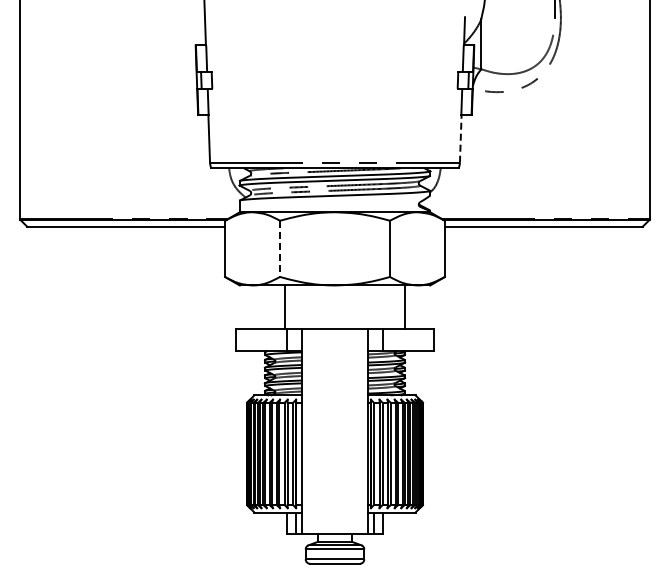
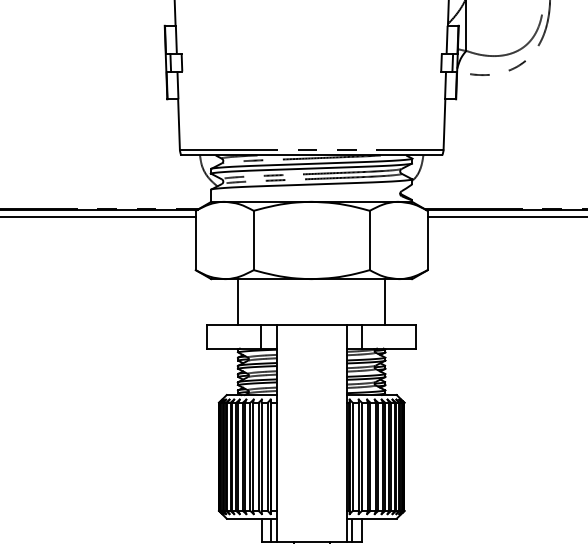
line: (460, 138) -> (444, 124), dashed -> solid
line: (280, 249) -> (254, 241), dashed -> solid
line: (285, 307) -> (238, 302), moved

